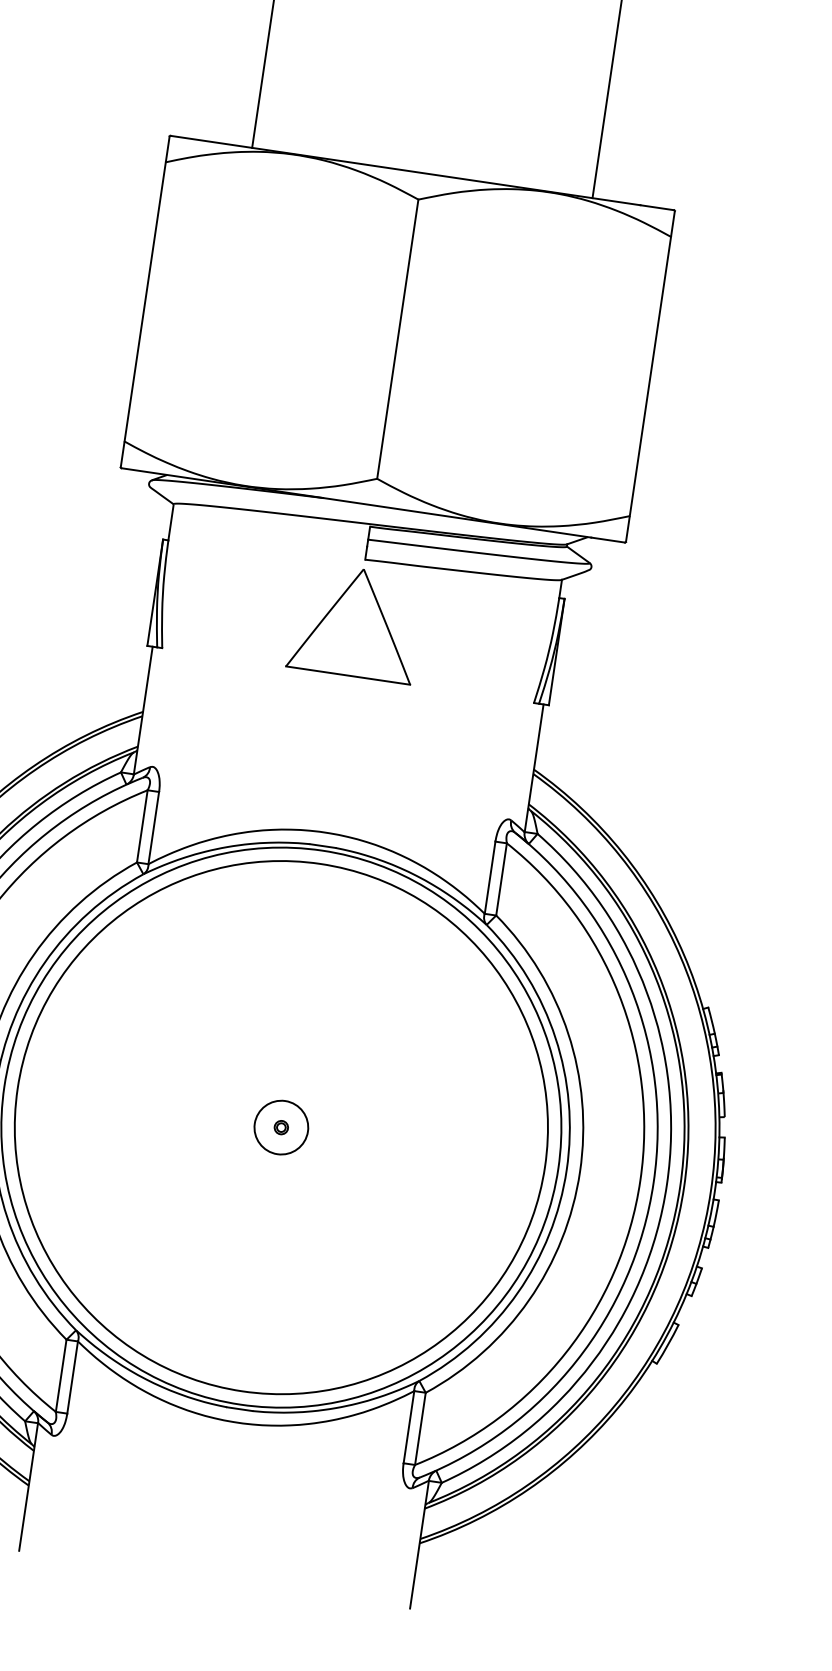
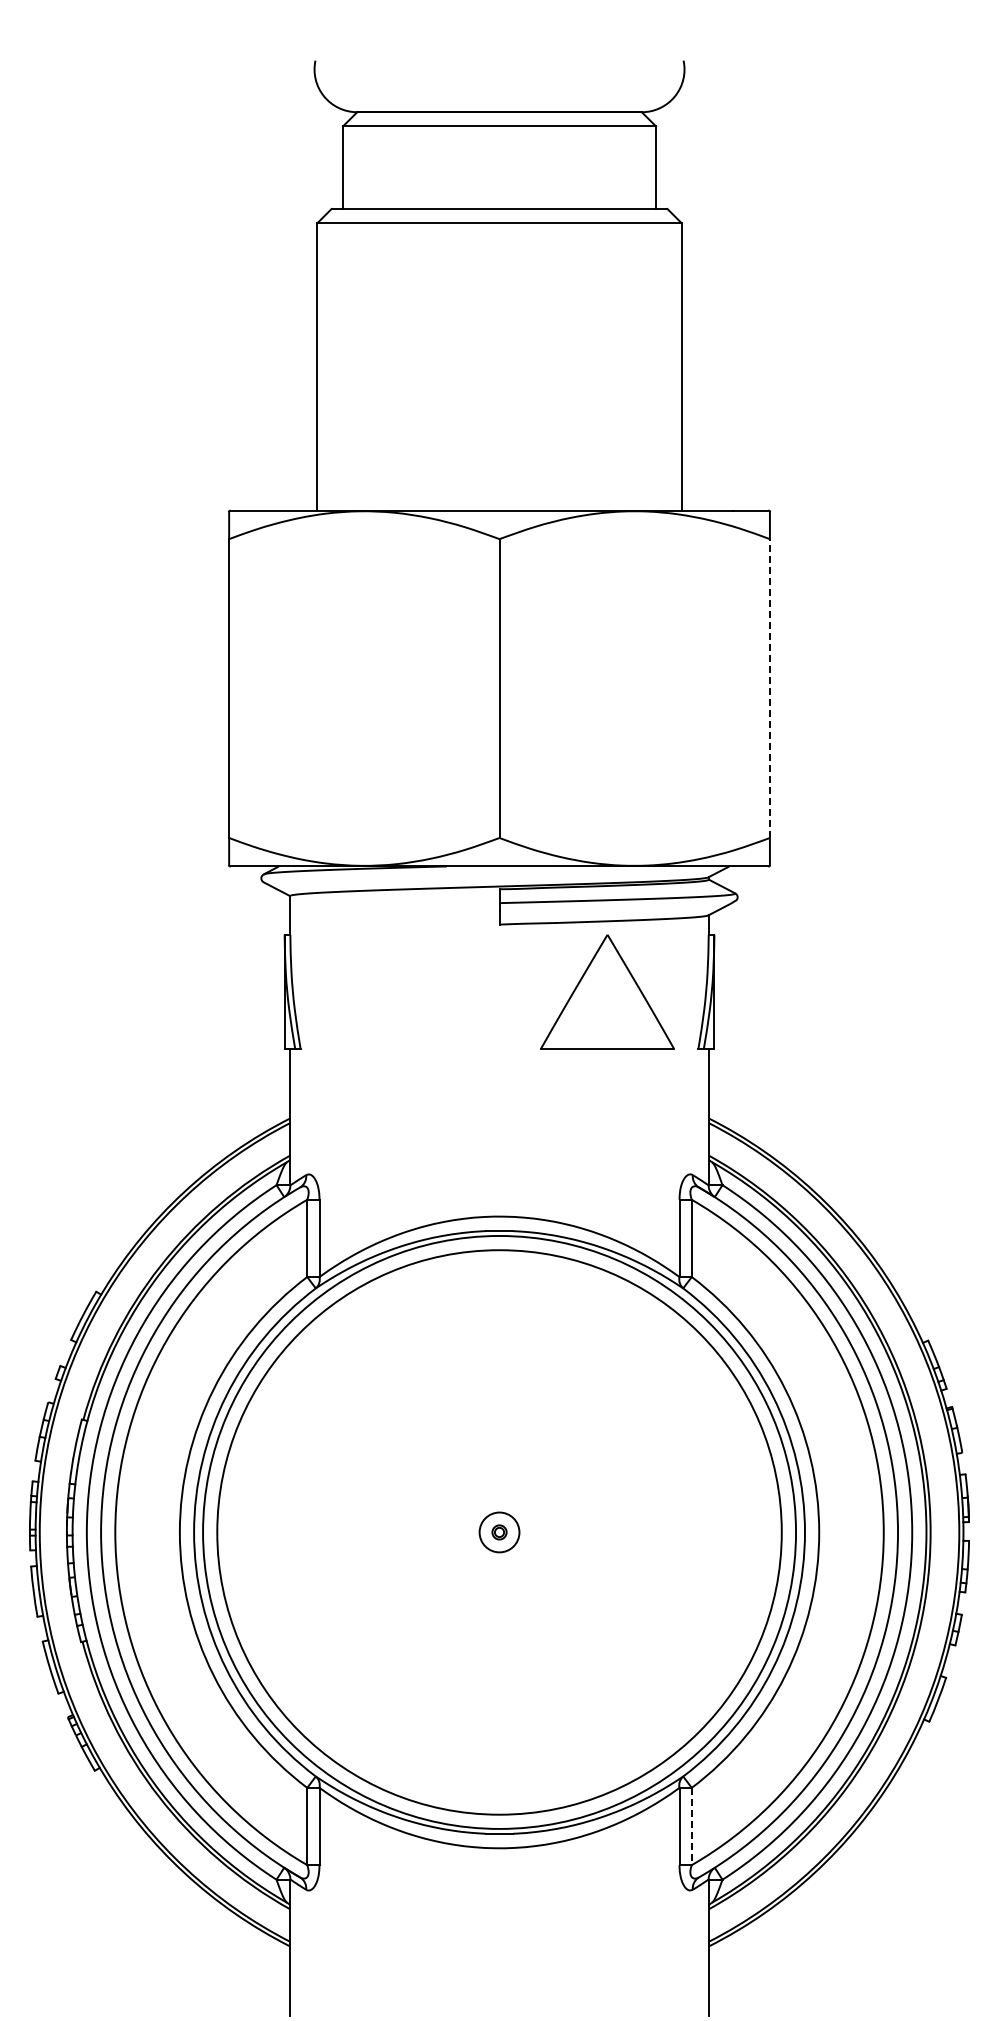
line: (650, 376) -> (769, 688), solid -> dashed
part: (355, 622) -> (607, 991), moved
circle: (281, 1127) -> (499, 1532), size x0.7
line: (420, 1428) -> (691, 1826), solid -> dashed

